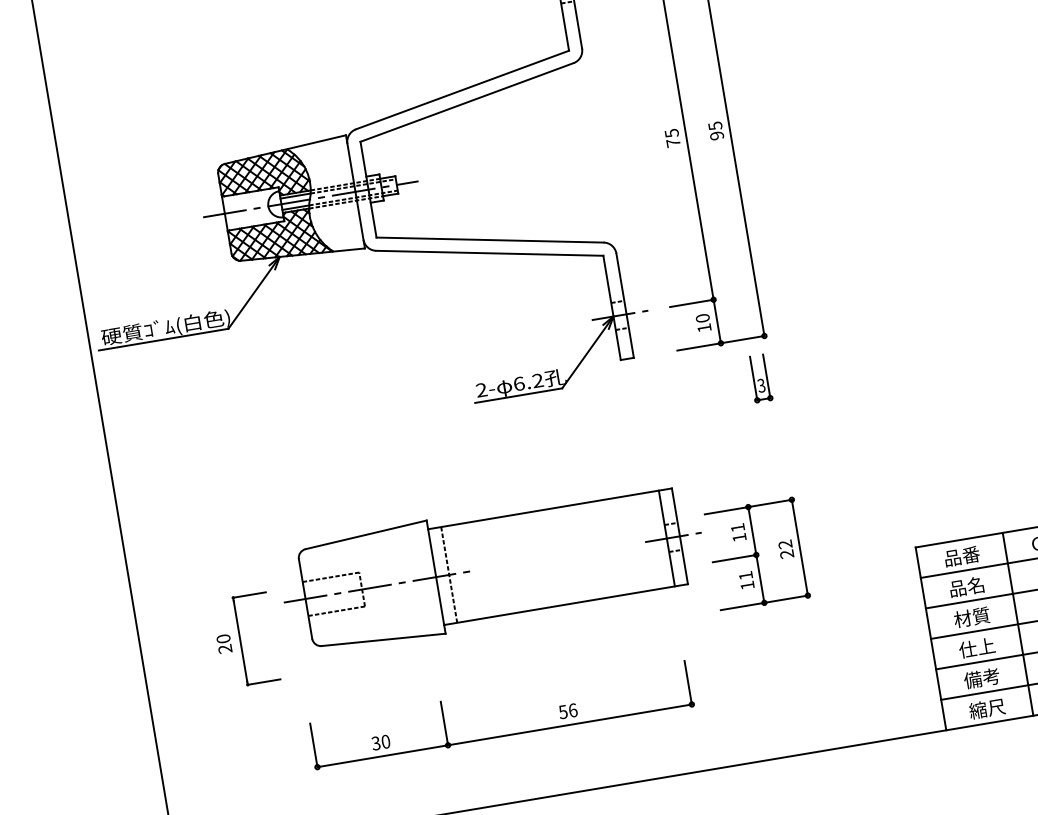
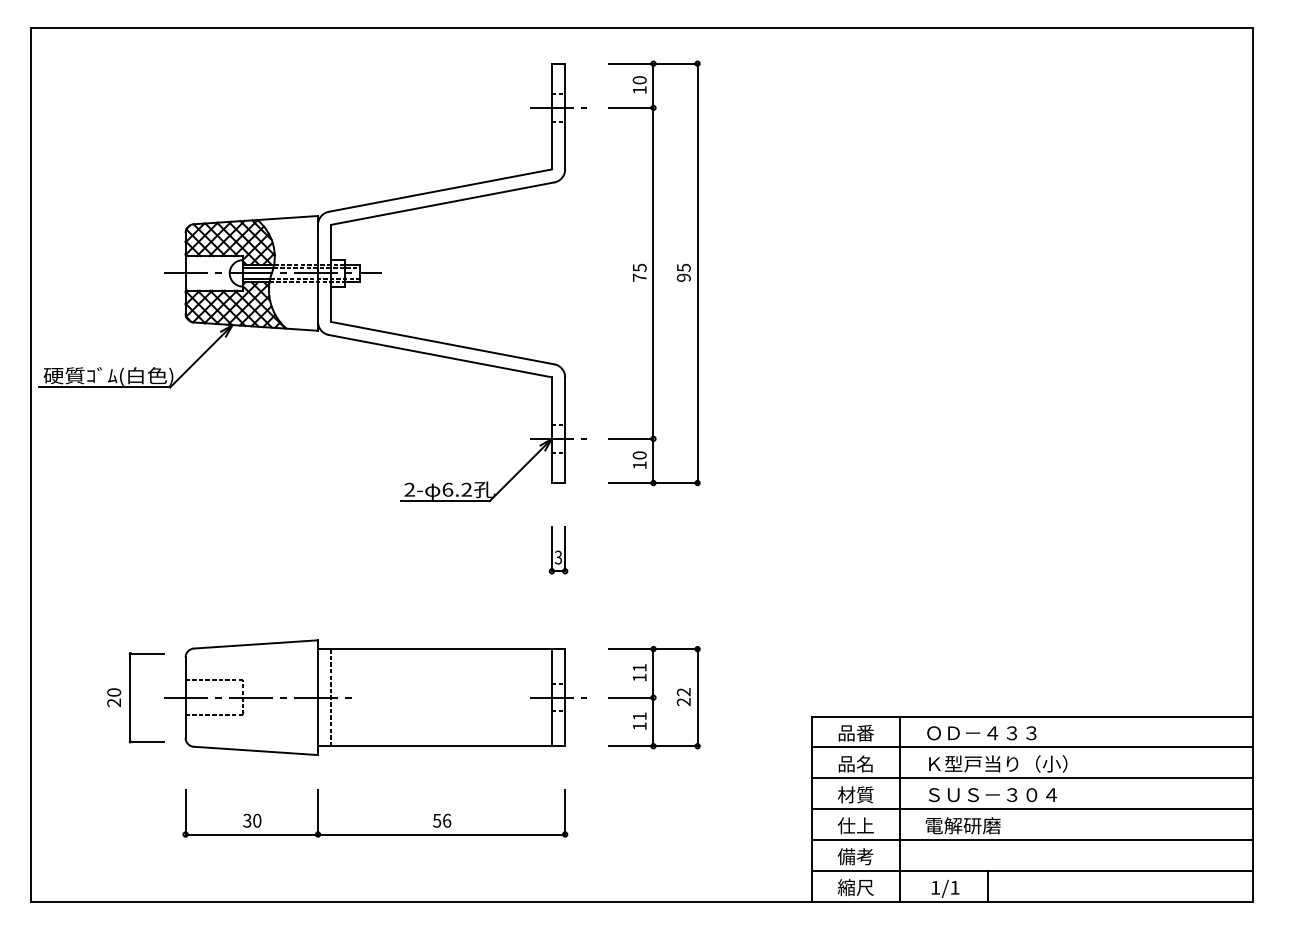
part: (760, 378) -> (558, 550), moved
part: (492, 567) -> (375, 697), moved

